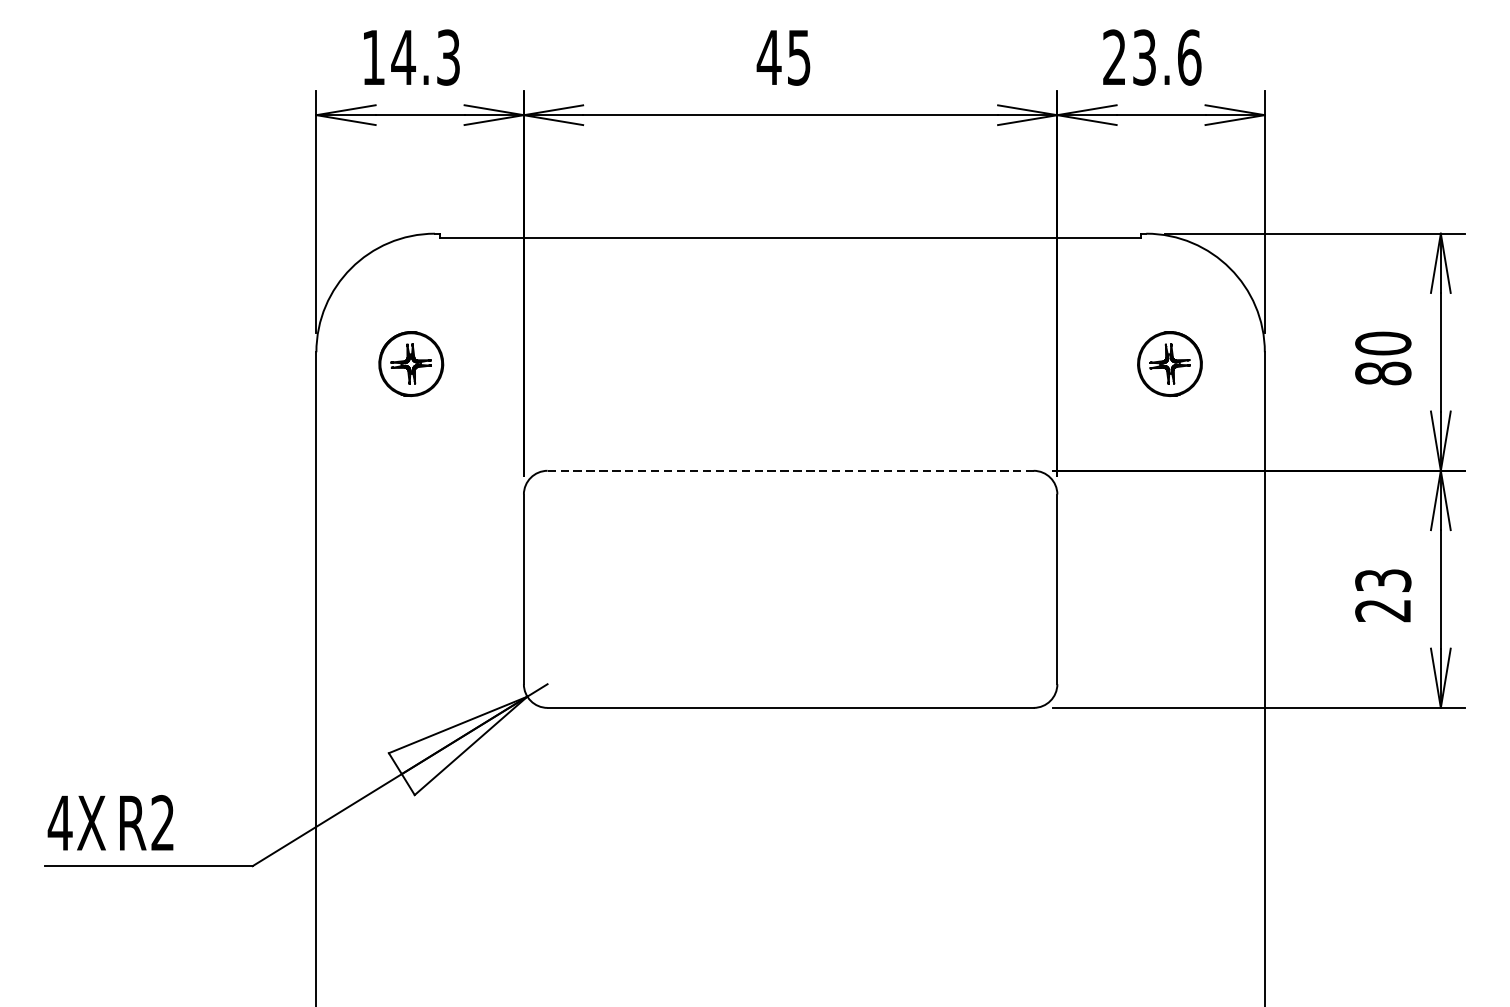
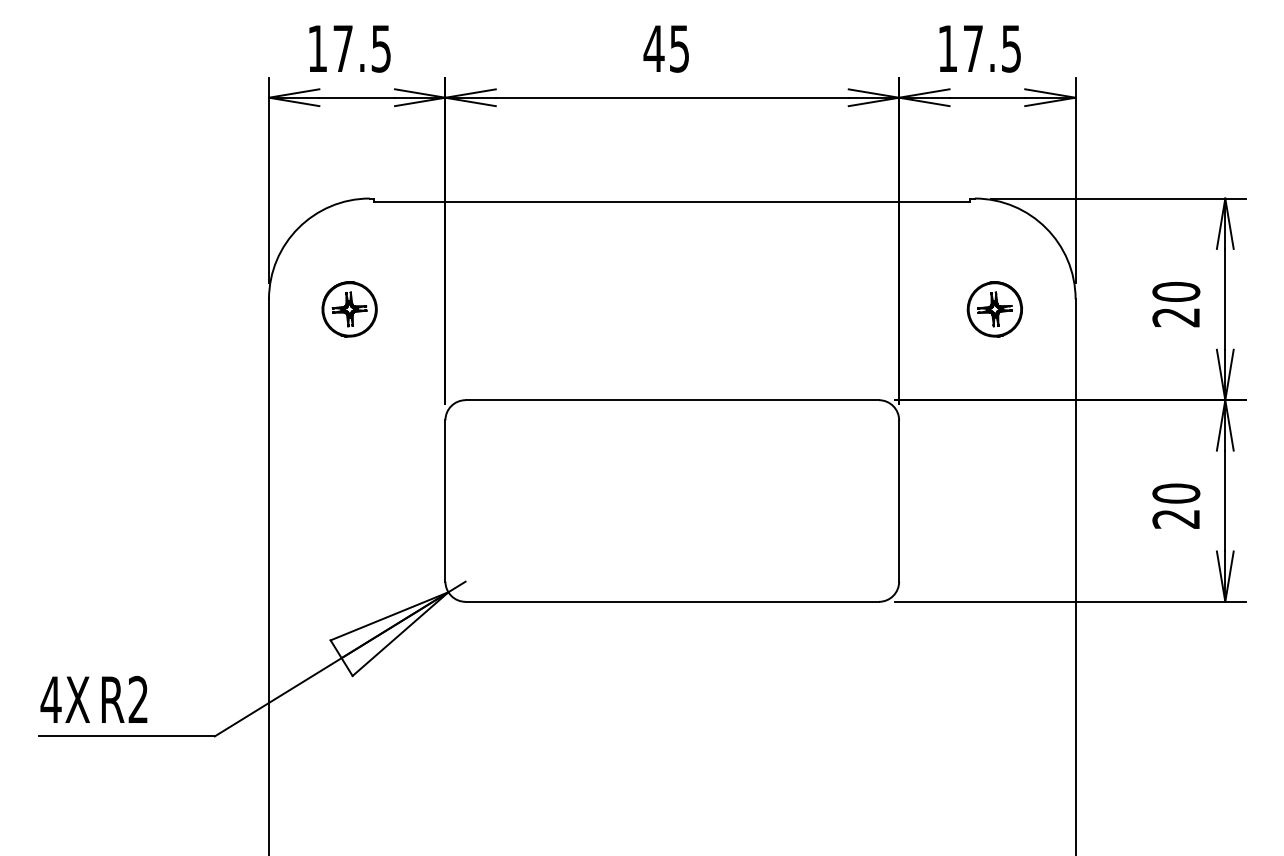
text: (425, 57) -> (361, 48), 14.3 -> 17.5
text: (1151, 57) -> (979, 48), 23.6 -> 17.5
text: (1383, 373) -> (1176, 317), 80 -> 20
line: (790, 471) -> (672, 400), dashed -> solid
text: (1383, 580) -> (1176, 493), 23 -> 20

